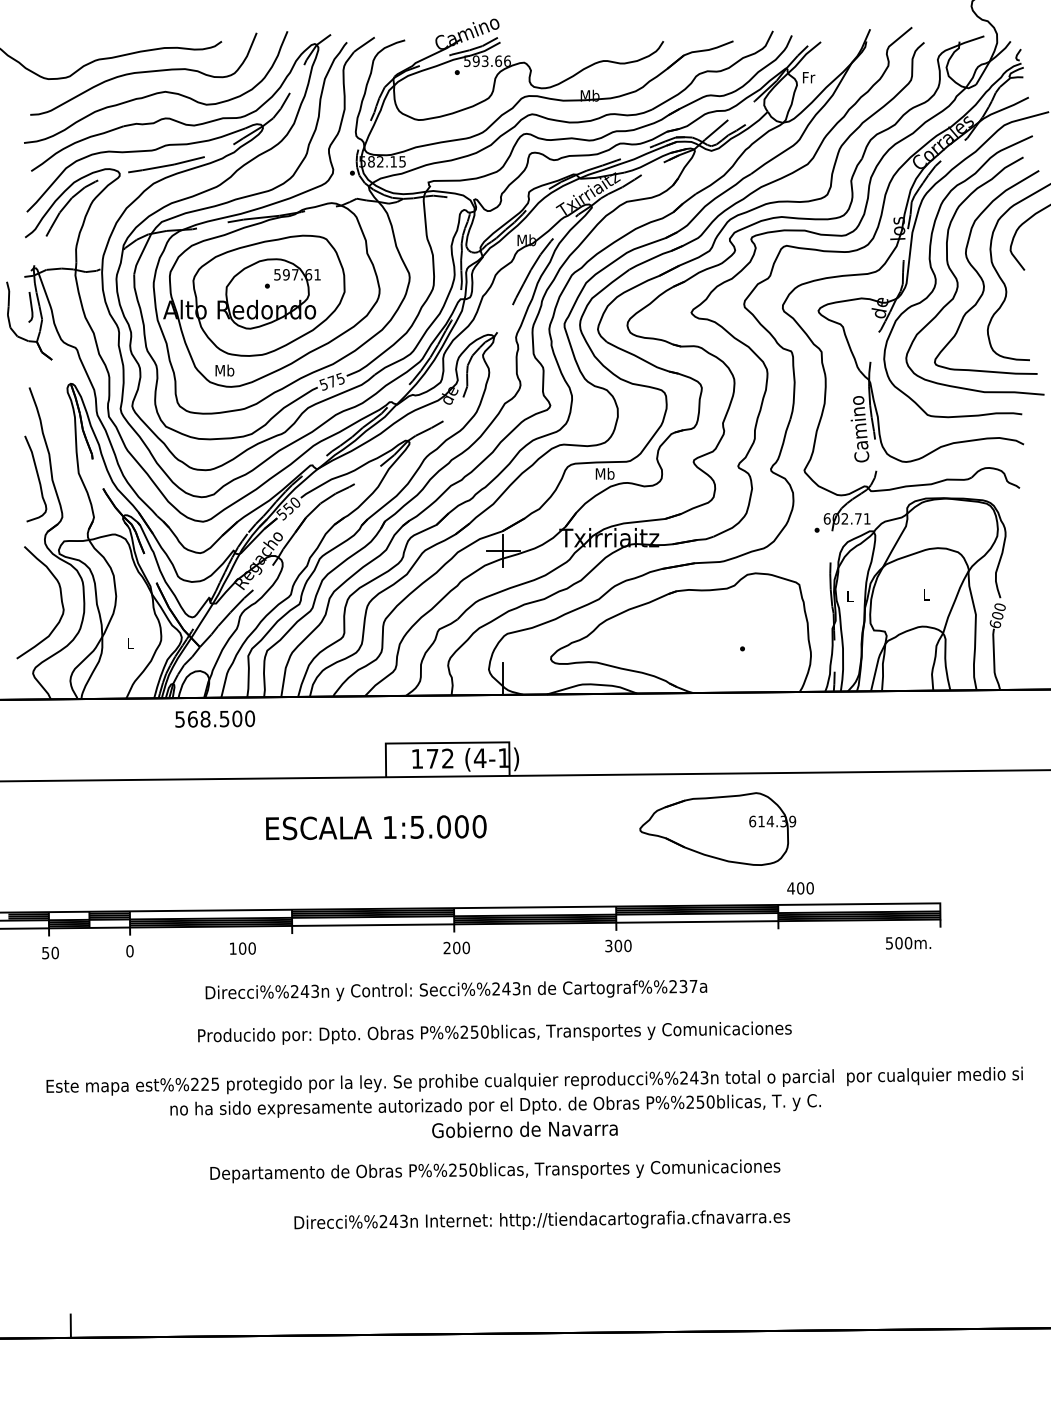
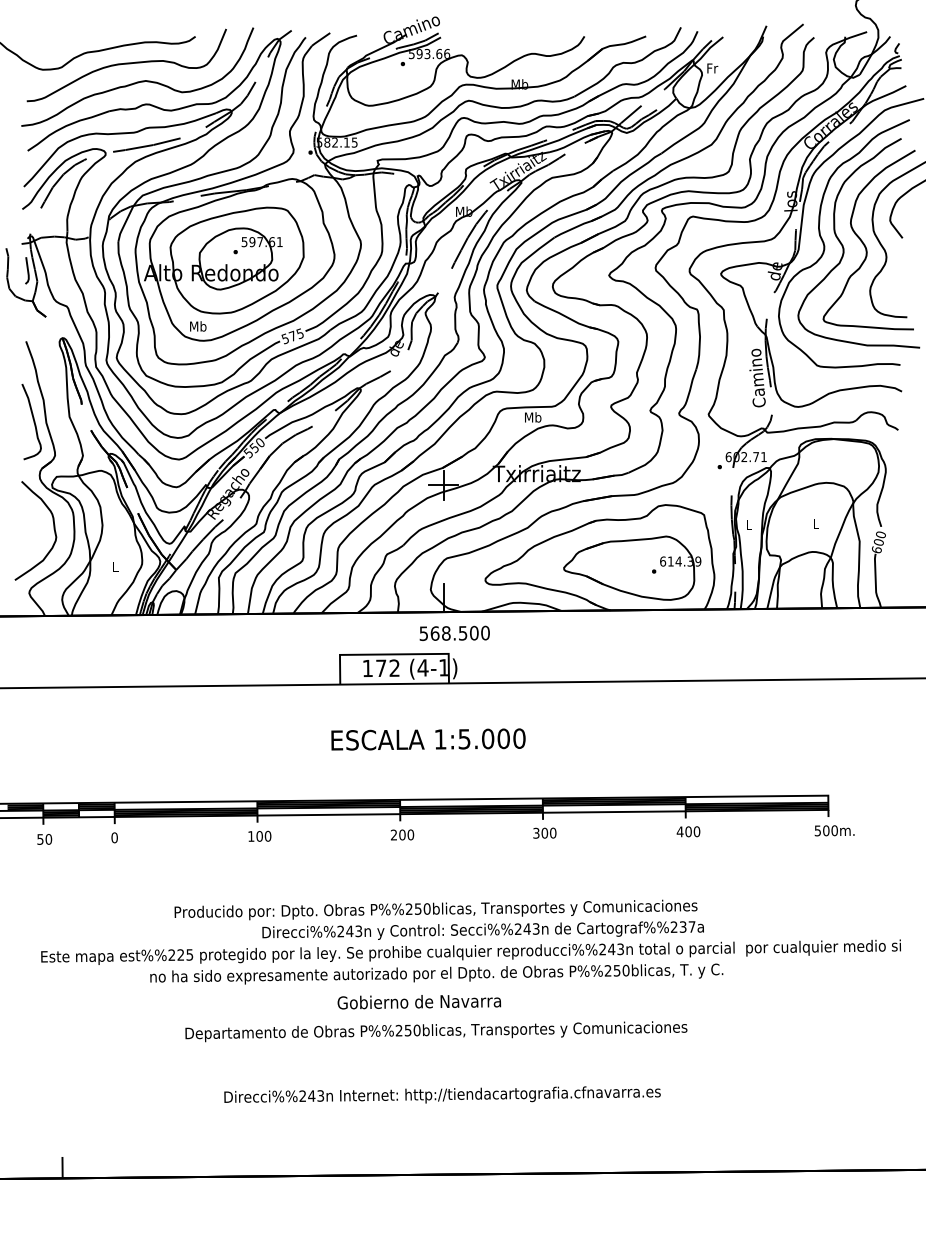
text: (215, 718) -> (455, 632), moved
text: (376, 827) -> (428, 739), moved
part: (717, 828) -> (632, 567), moved
text: (800, 888) -> (688, 831), moved
text: (908, 943) -> (834, 831), moved
text: (242, 948) -> (259, 836), moved
text: (456, 990) -> (483, 930), moved
text: (524, 1129) -> (418, 1001), moved
text: (542, 1219) -> (442, 1094), moved

